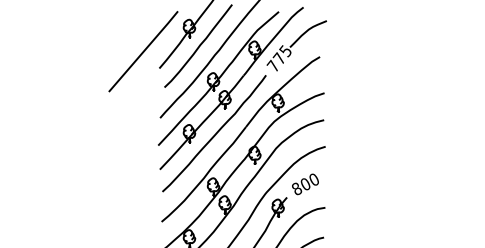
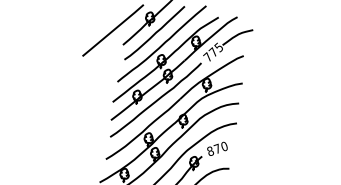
text: (304, 183) -> (216, 148), 800 -> 870

